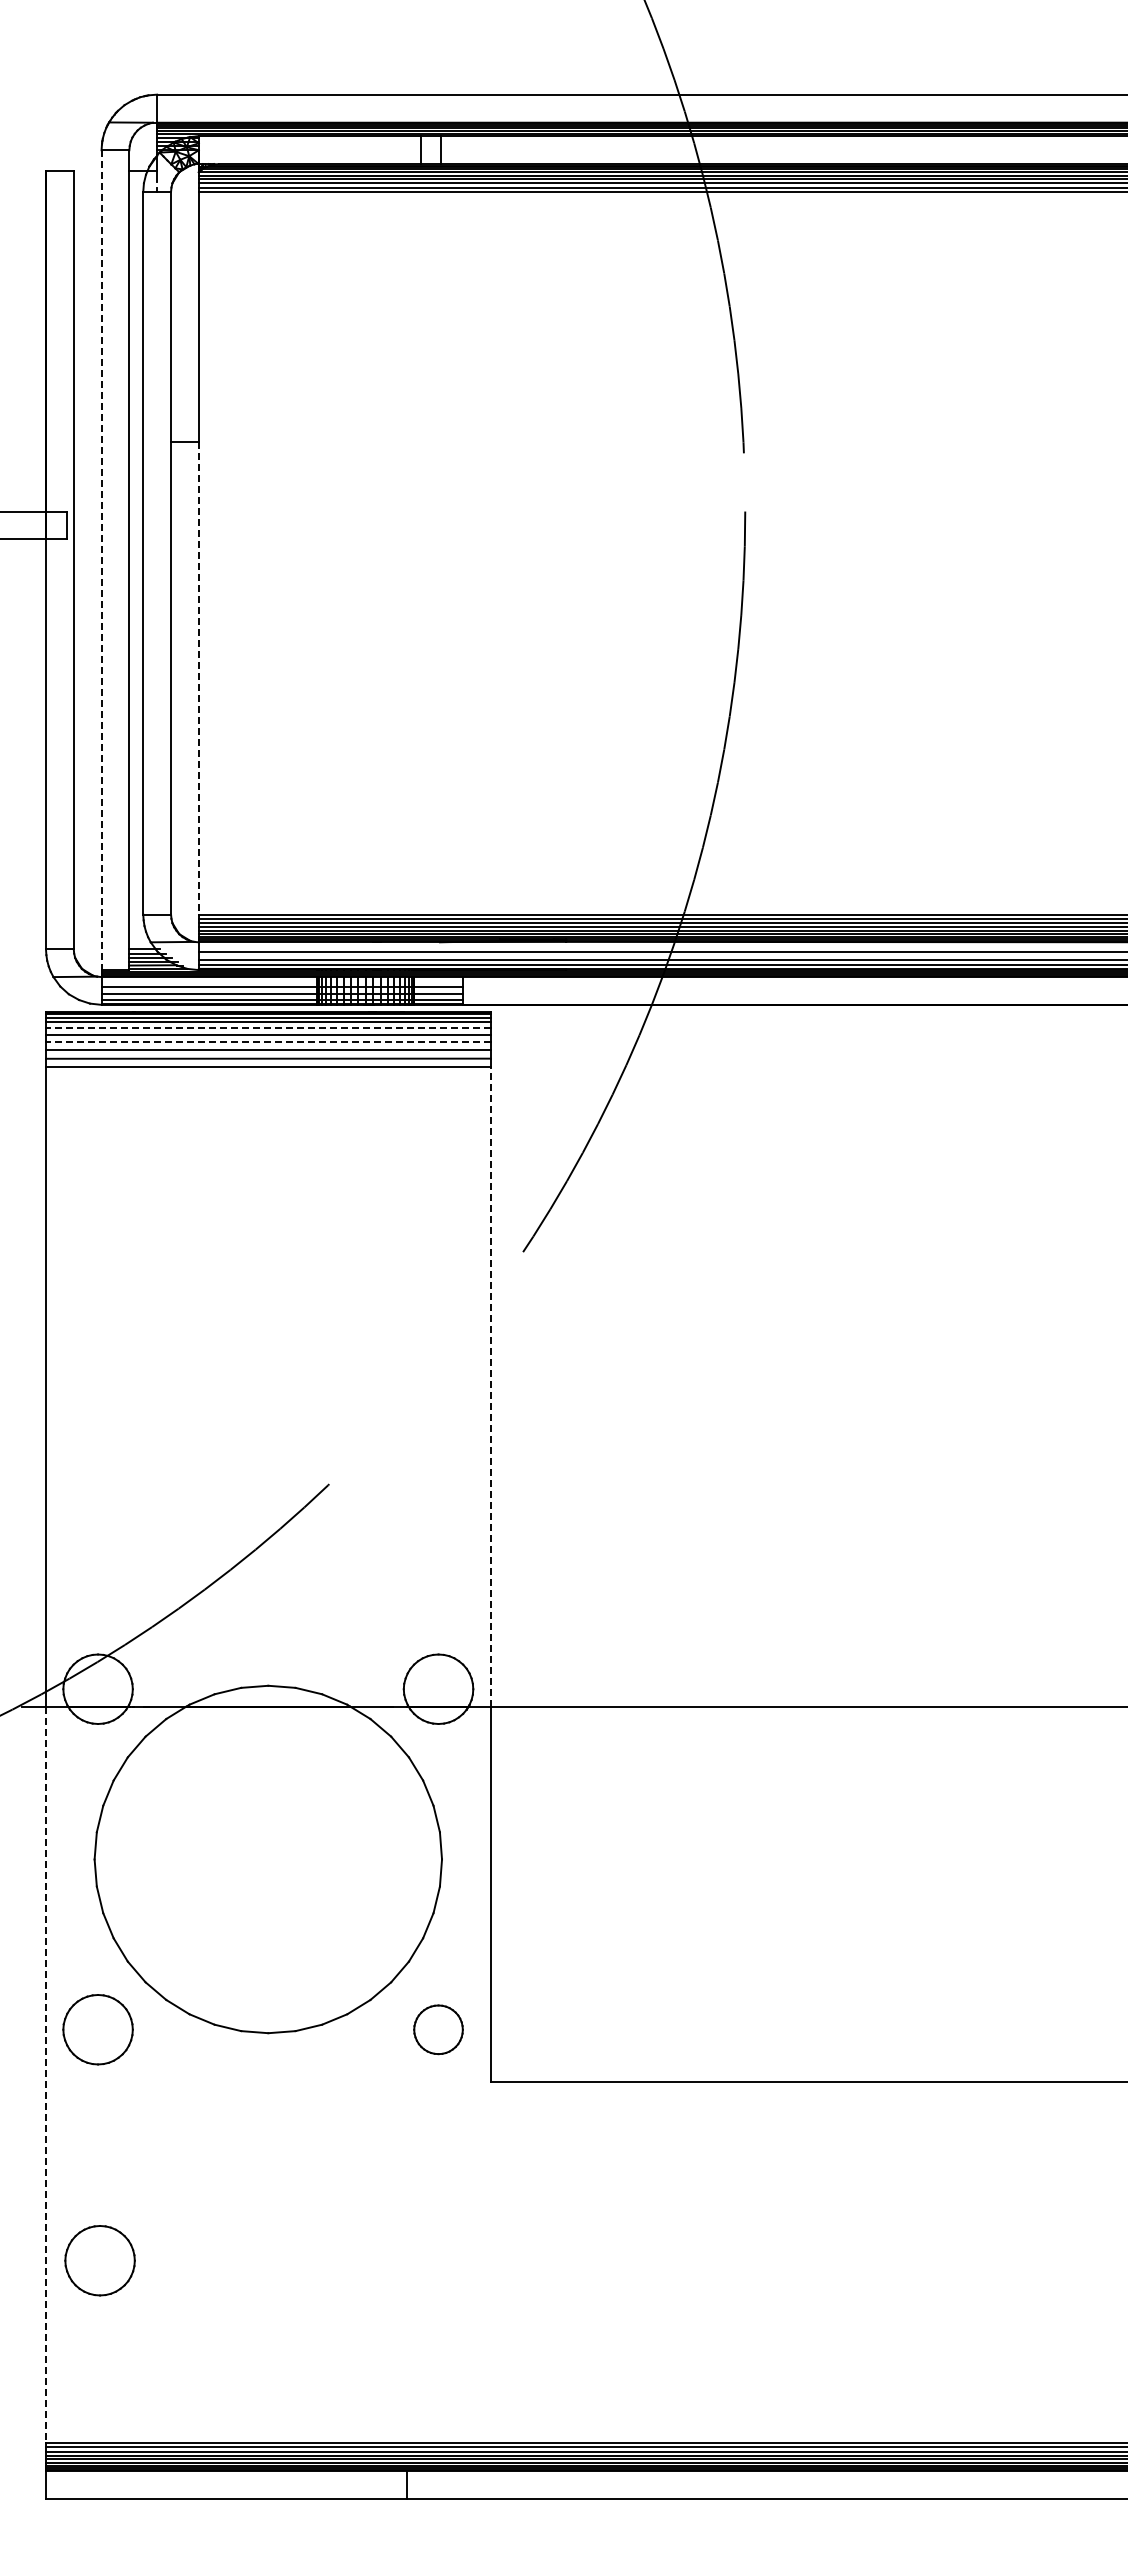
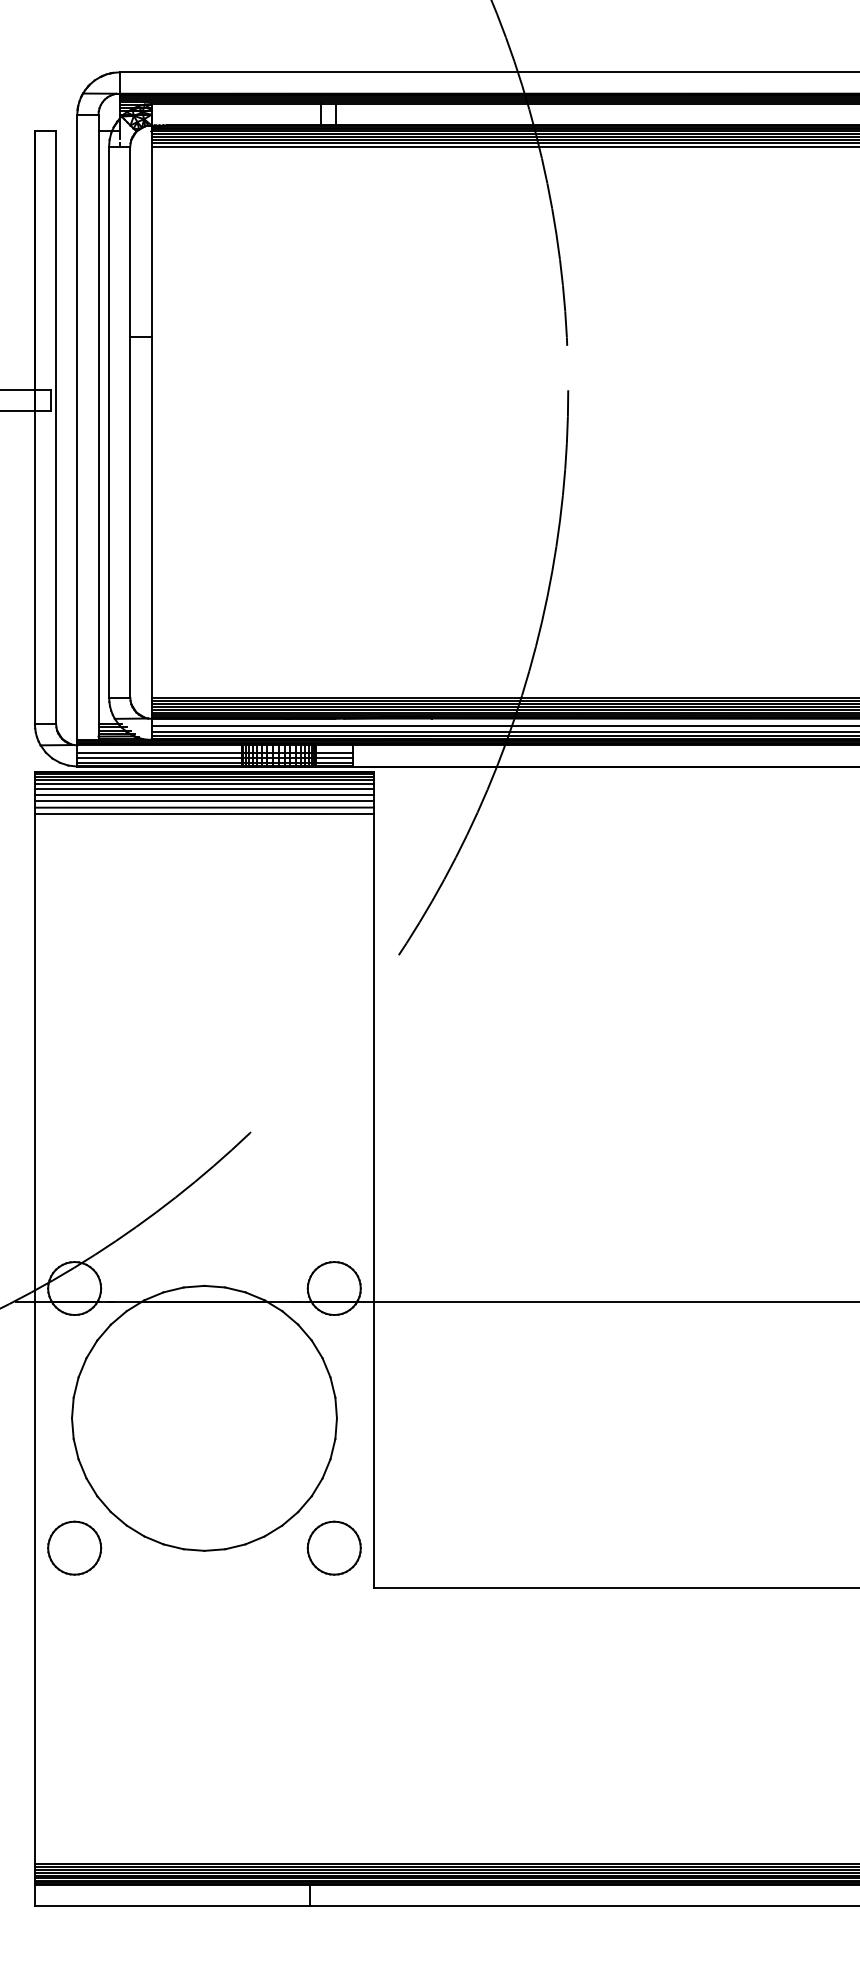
line: (101, 560) -> (77, 427), dashed -> solid
line: (198, 678) -> (151, 517), dashed -> solid
line: (267, 1028) -> (203, 784), dashed -> solid
line: (267, 1042) -> (203, 795), dashed -> solid
line: (490, 1387) -> (373, 1058), dashed -> solid
part: (438, 2029) -> (334, 1548), size x1.43
line: (45, 2075) -> (34, 1583), dashed -> solid
part: (99, 2260) -> (75, 1724), removed

